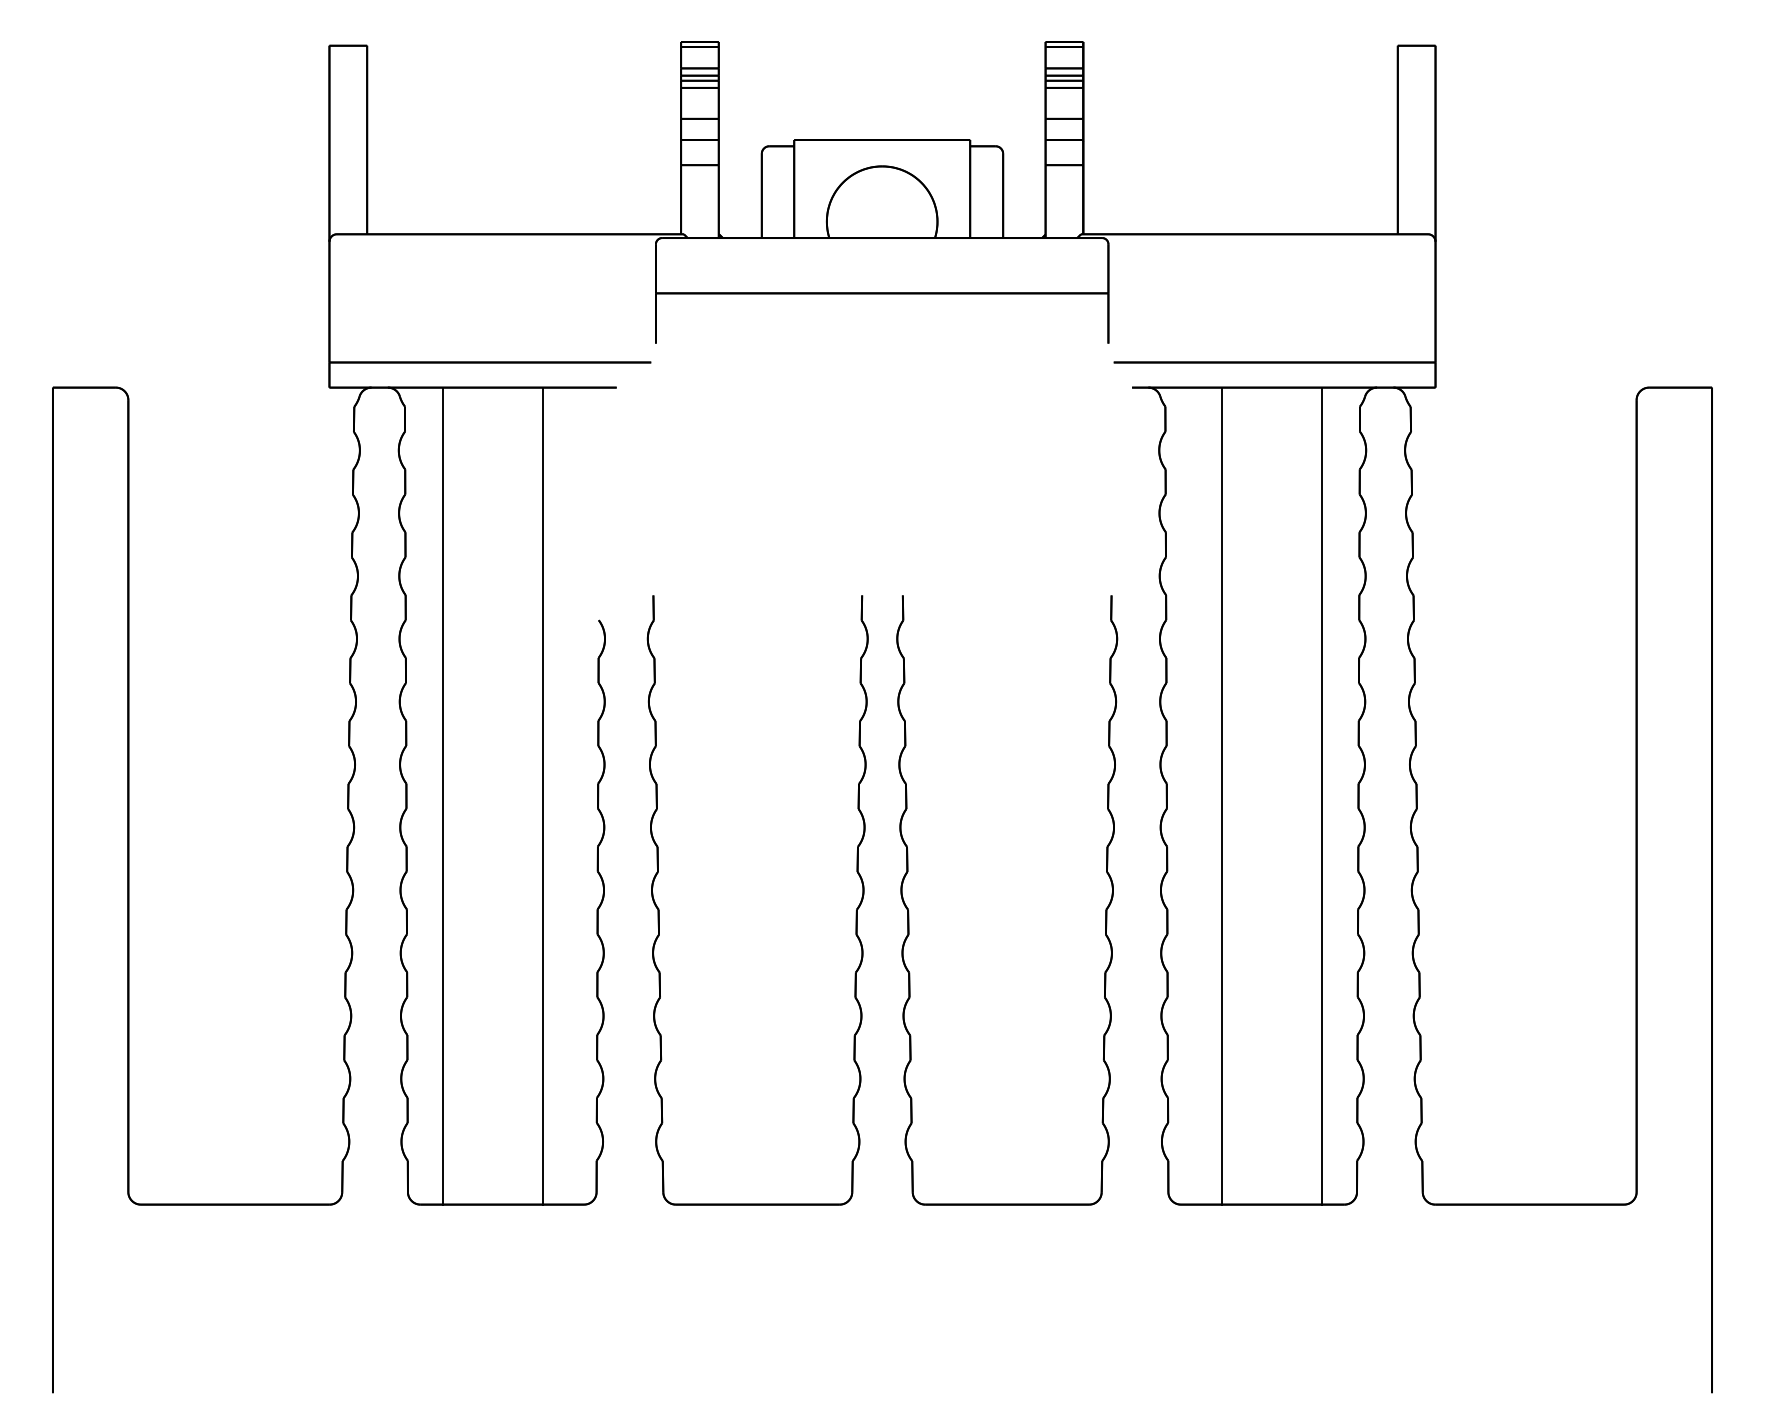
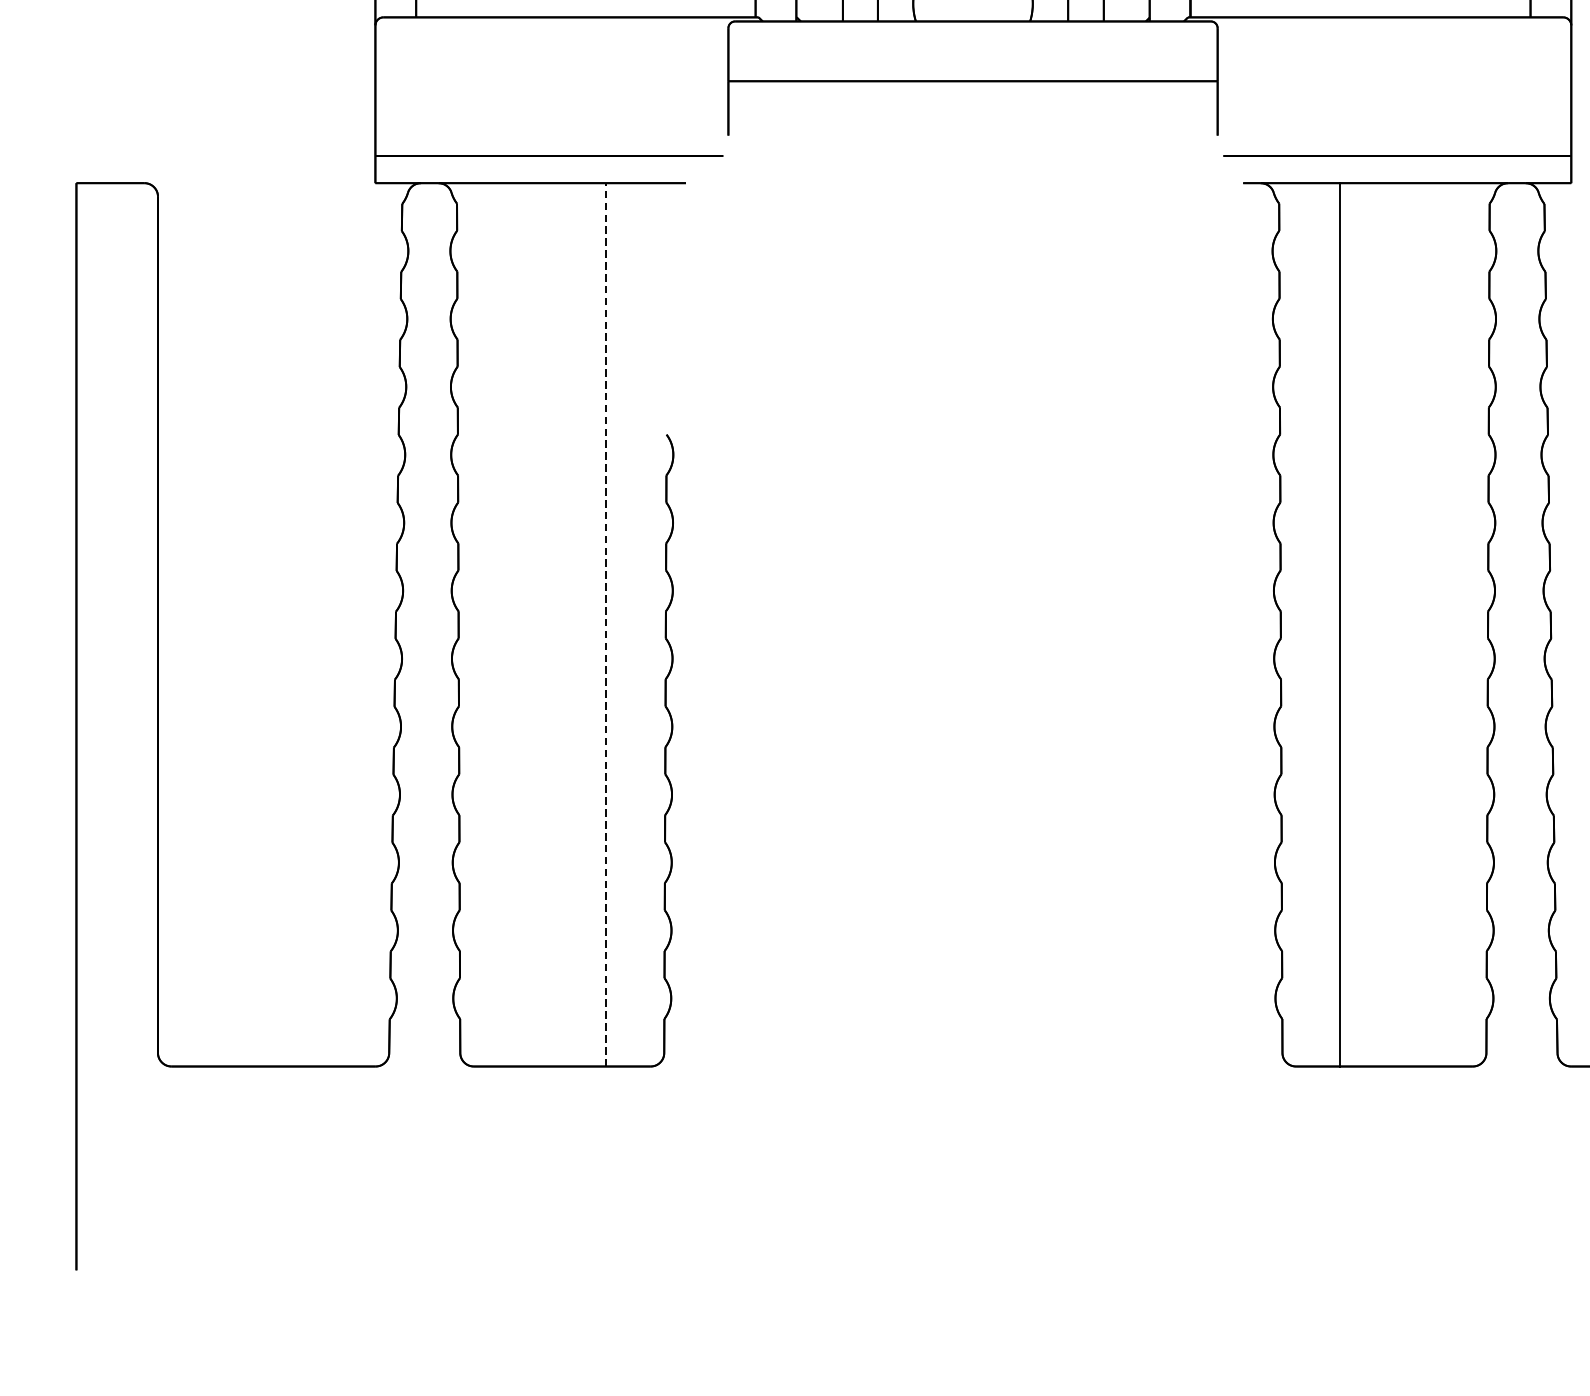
line: (442, 795) -> (497, 624), removed
line: (543, 795) -> (606, 624), solid -> dashed
line: (1322, 795) -> (1449, 624), removed
part: (659, 908) -> (732, 746), removed
part: (1105, 908) -> (1214, 746), removed

